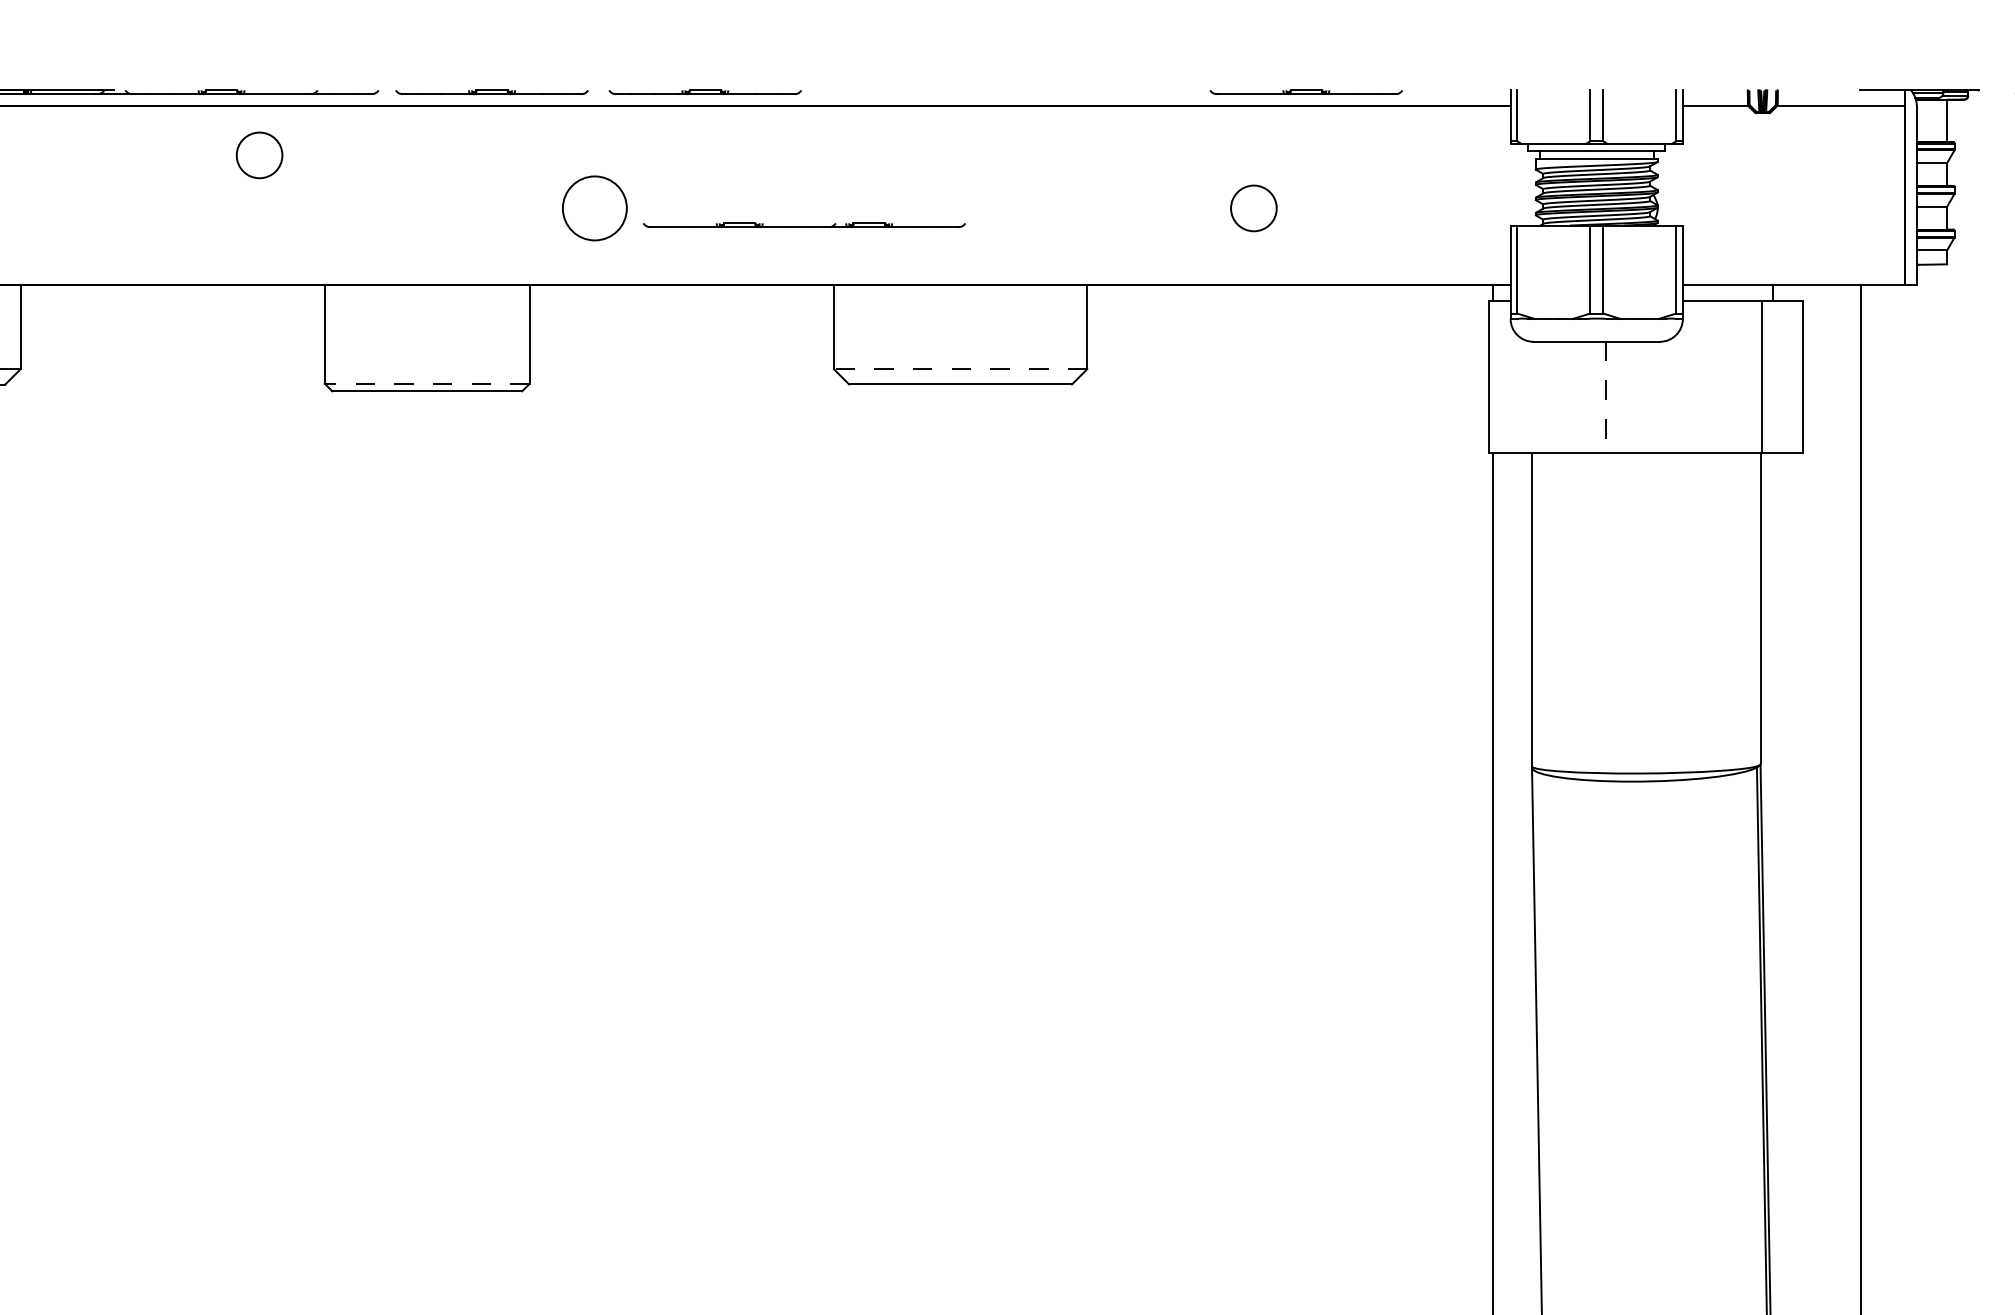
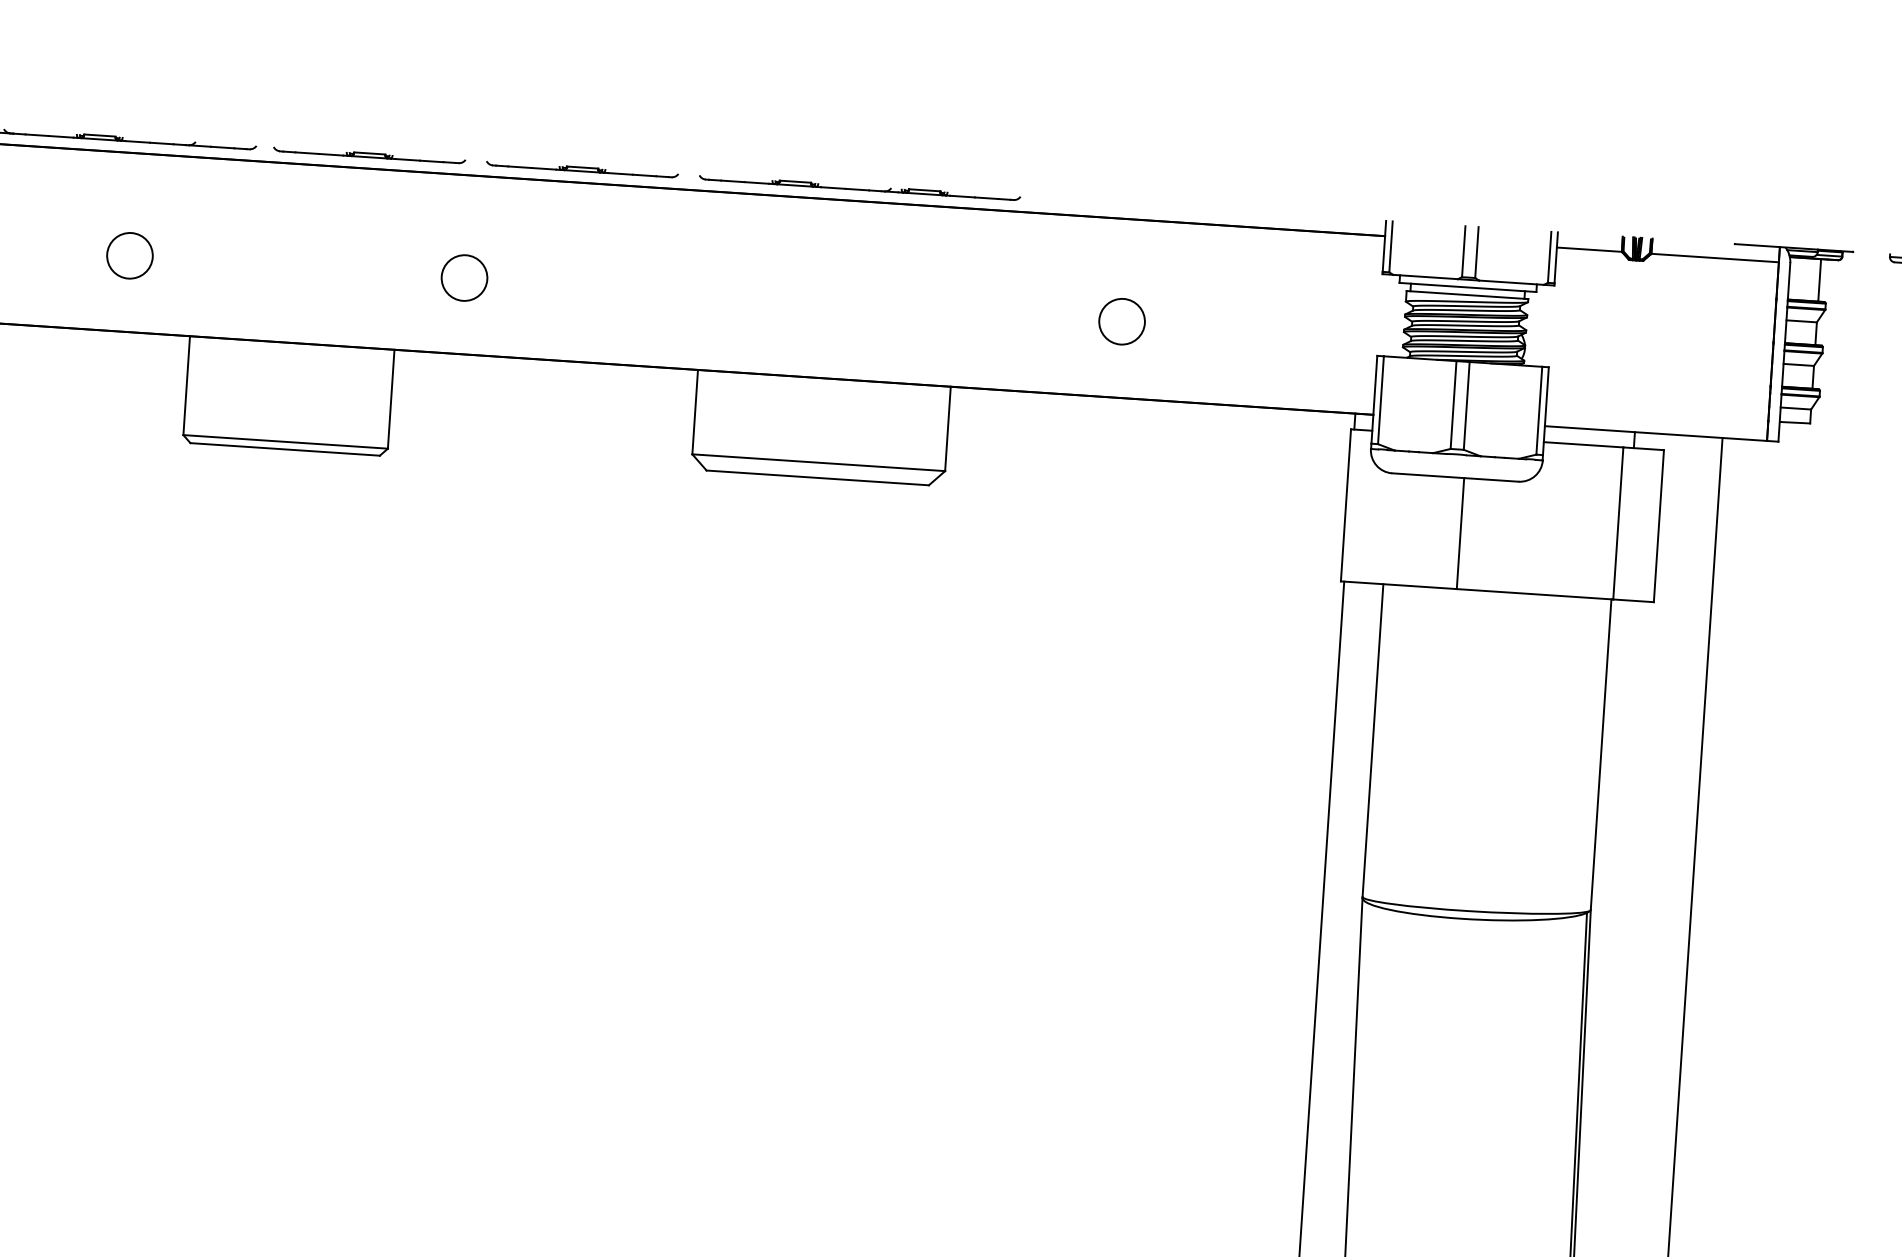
part: (1305, 92) -> (1181, 209), removed
circle: (259, 155) -> (129, 255), moved
circle: (594, 208) -> (464, 278), size x0.71
part: (804, 225) -> (859, 188), moved
line: (960, 369) -> (818, 463), dashed -> solid
line: (426, 383) -> (284, 441), dashed -> solid
line: (1605, 397) -> (1460, 533), dashed -> solid

